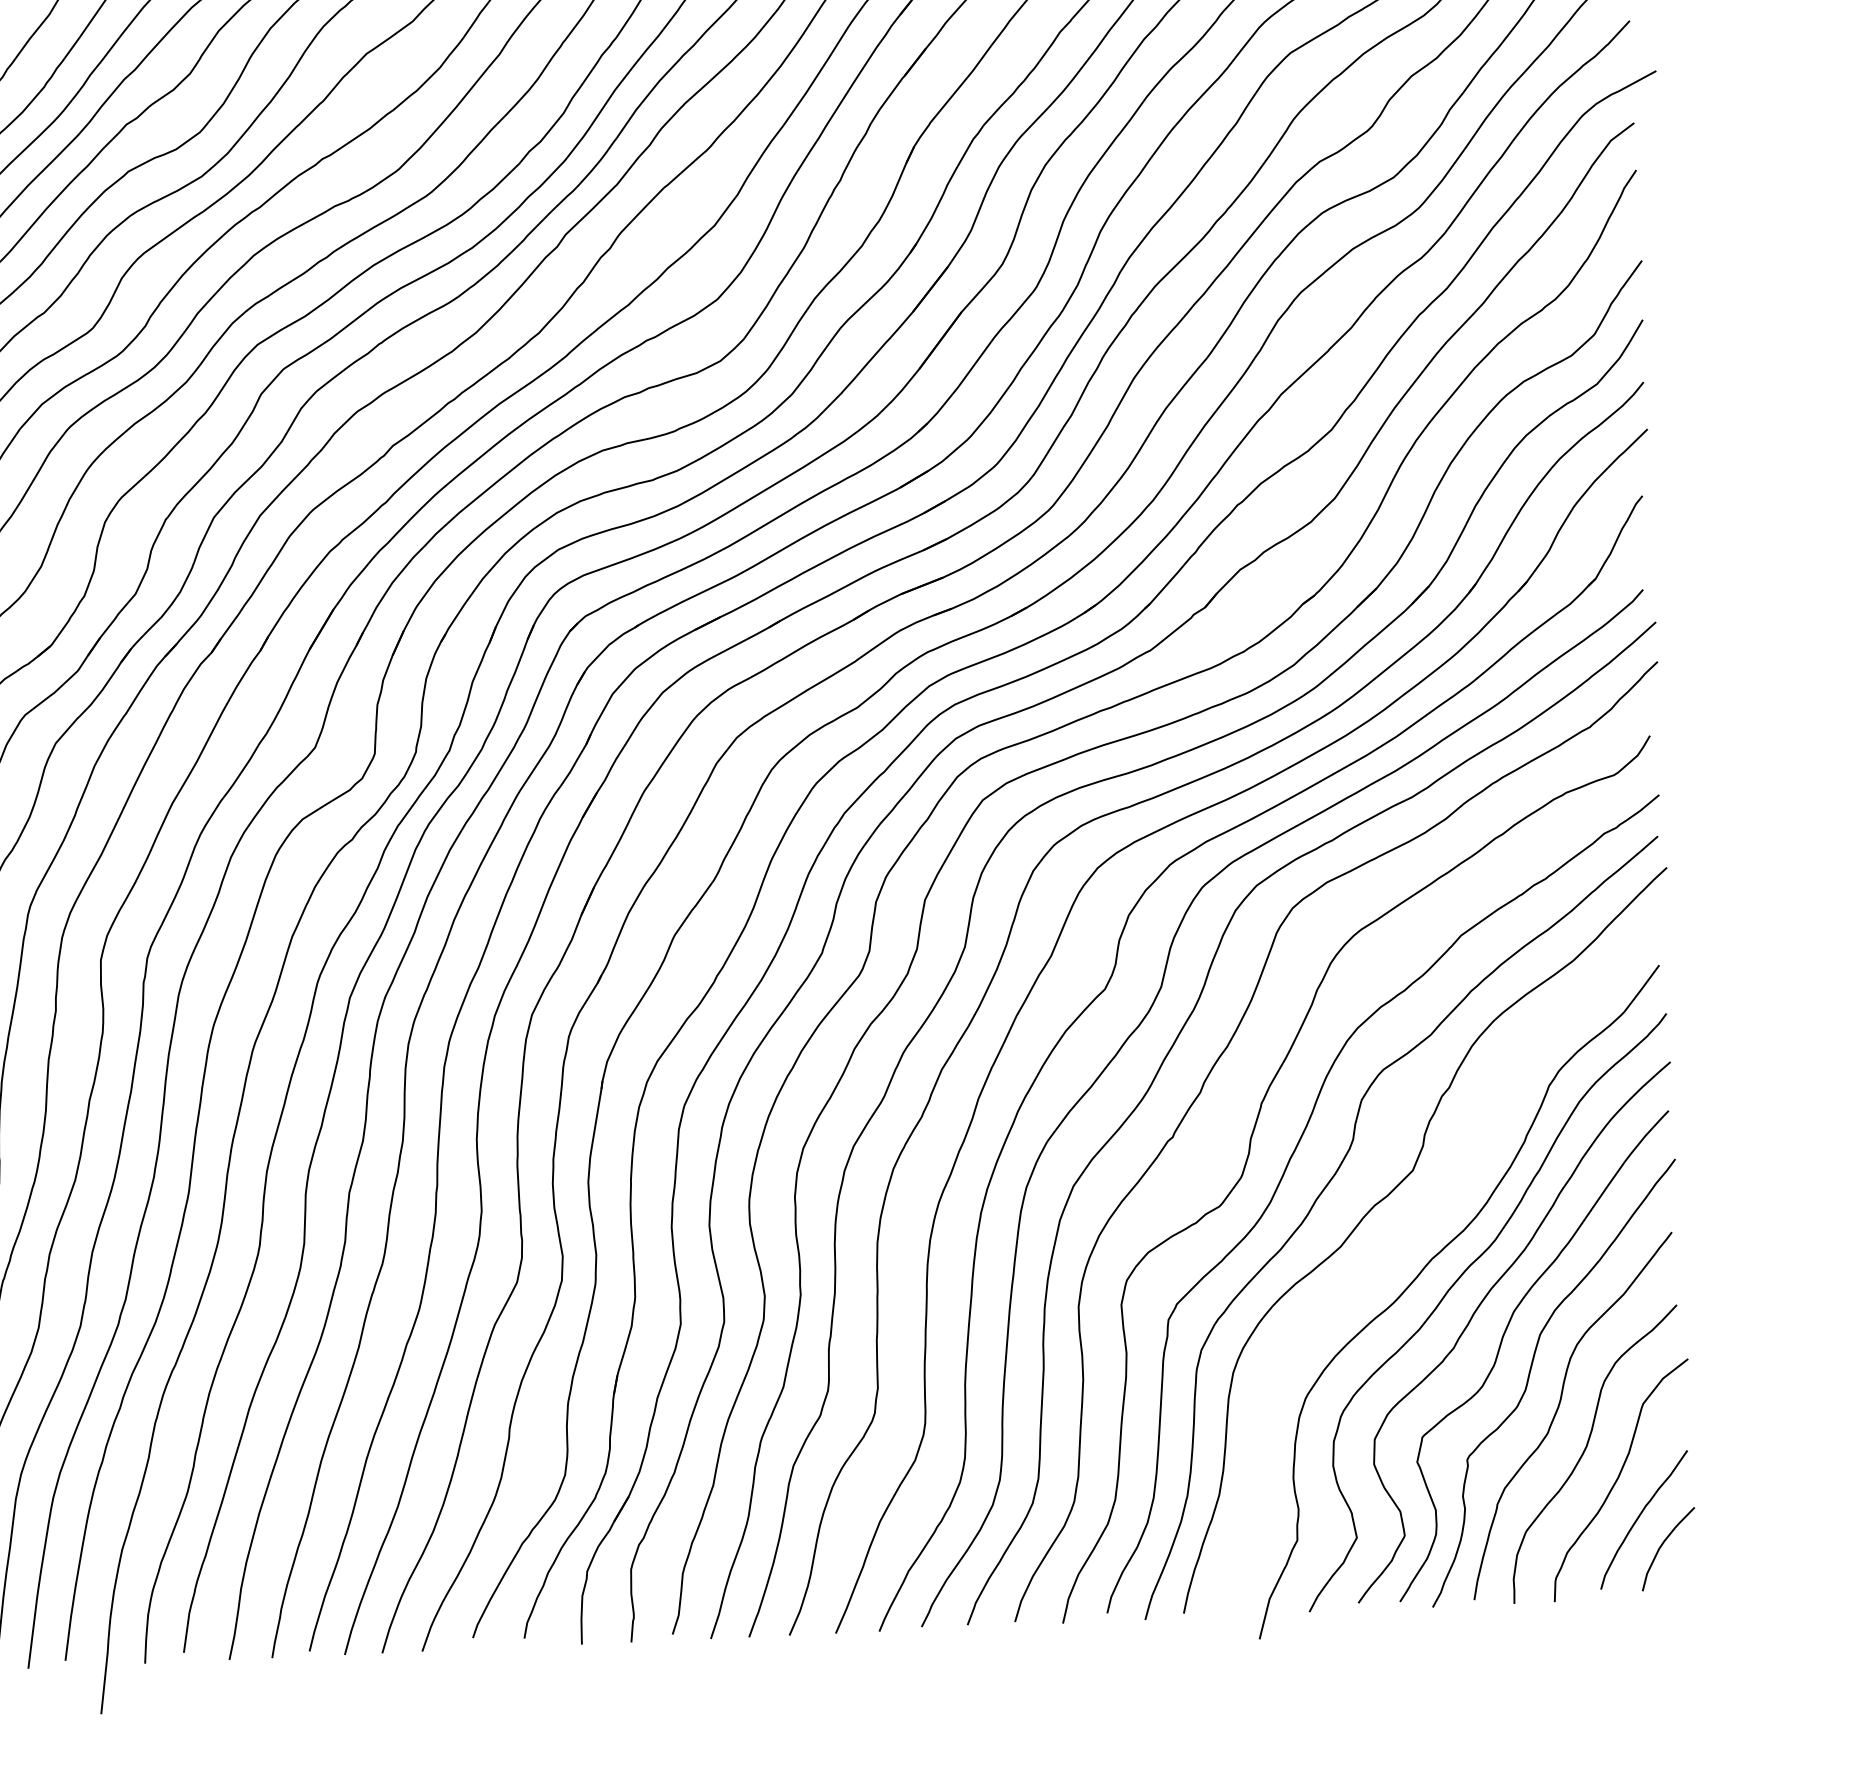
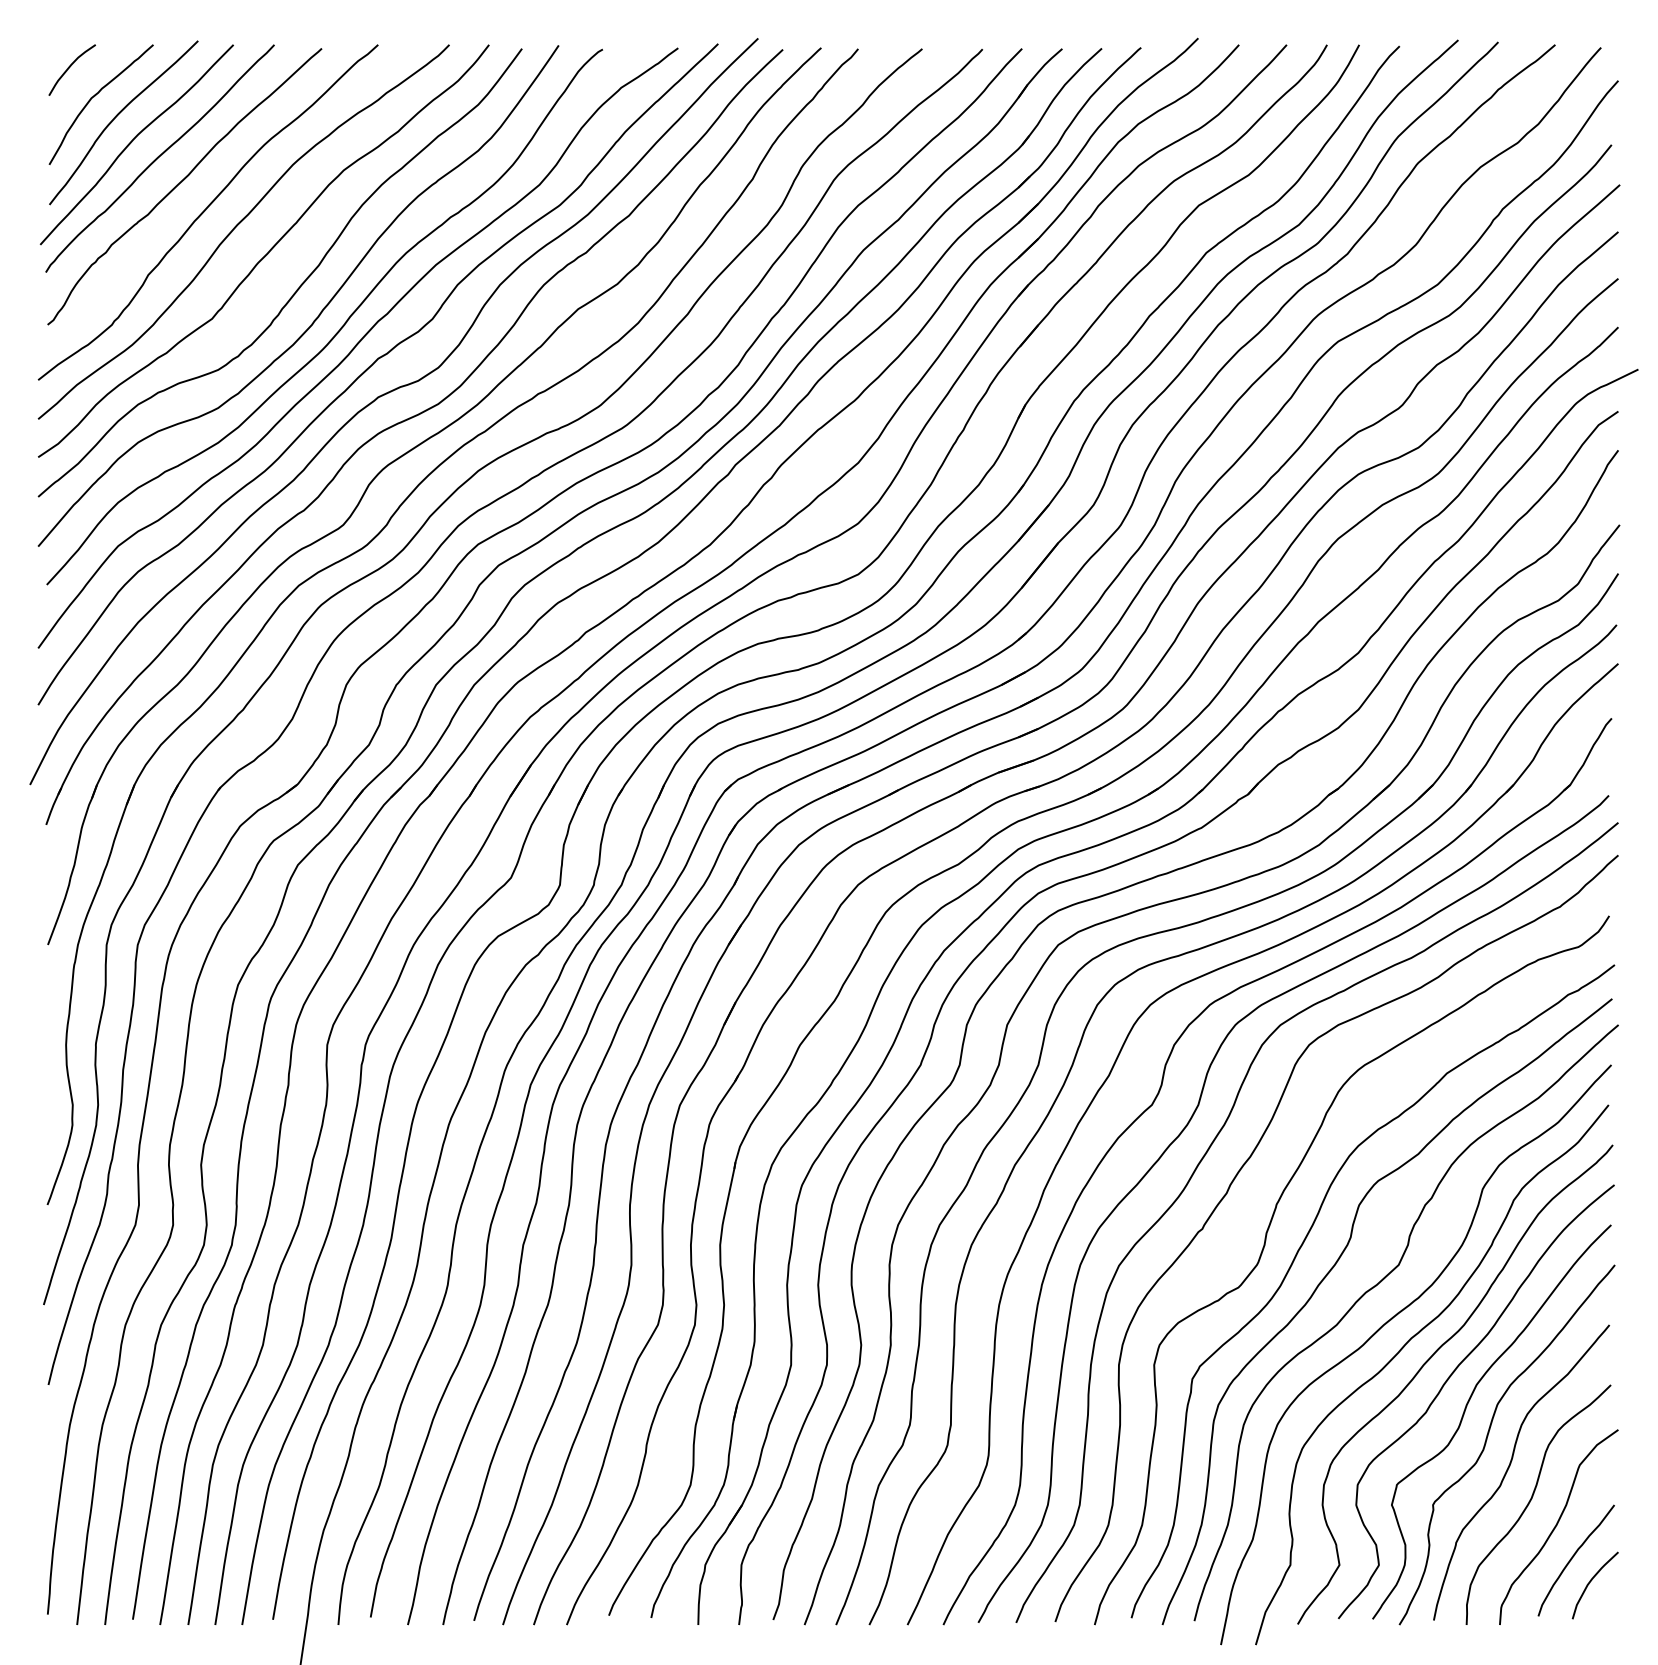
curve: (1407, 1238) -> (1391, 1320), added

